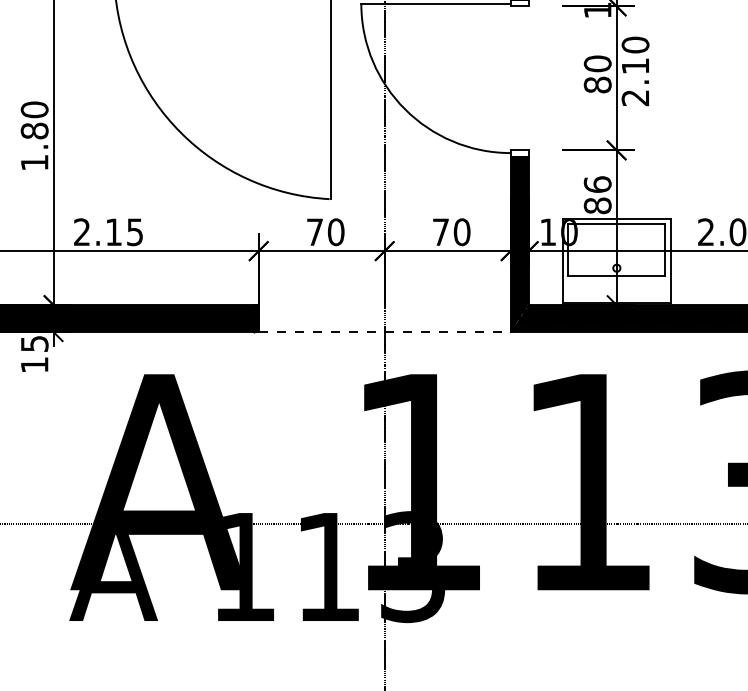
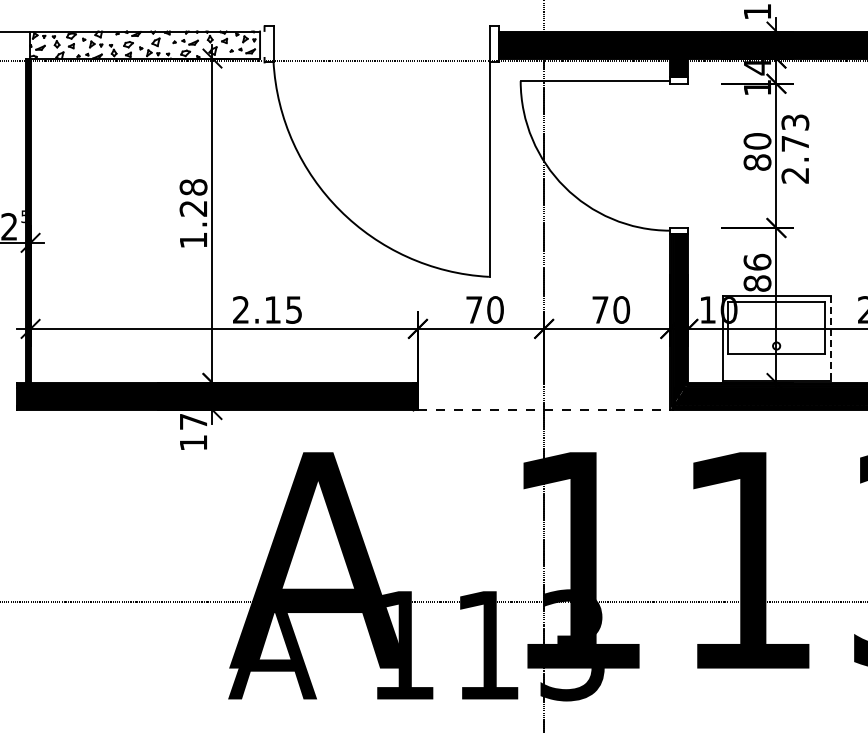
text: (635, 55) -> (795, 132), 2.10 -> 2.73
text: (34, 119) -> (193, 197), 1.80 -> 1.28
line: (670, 261) -> (830, 339), solid -> dashed
text: (34, 343) -> (193, 421), 15 -> 17

